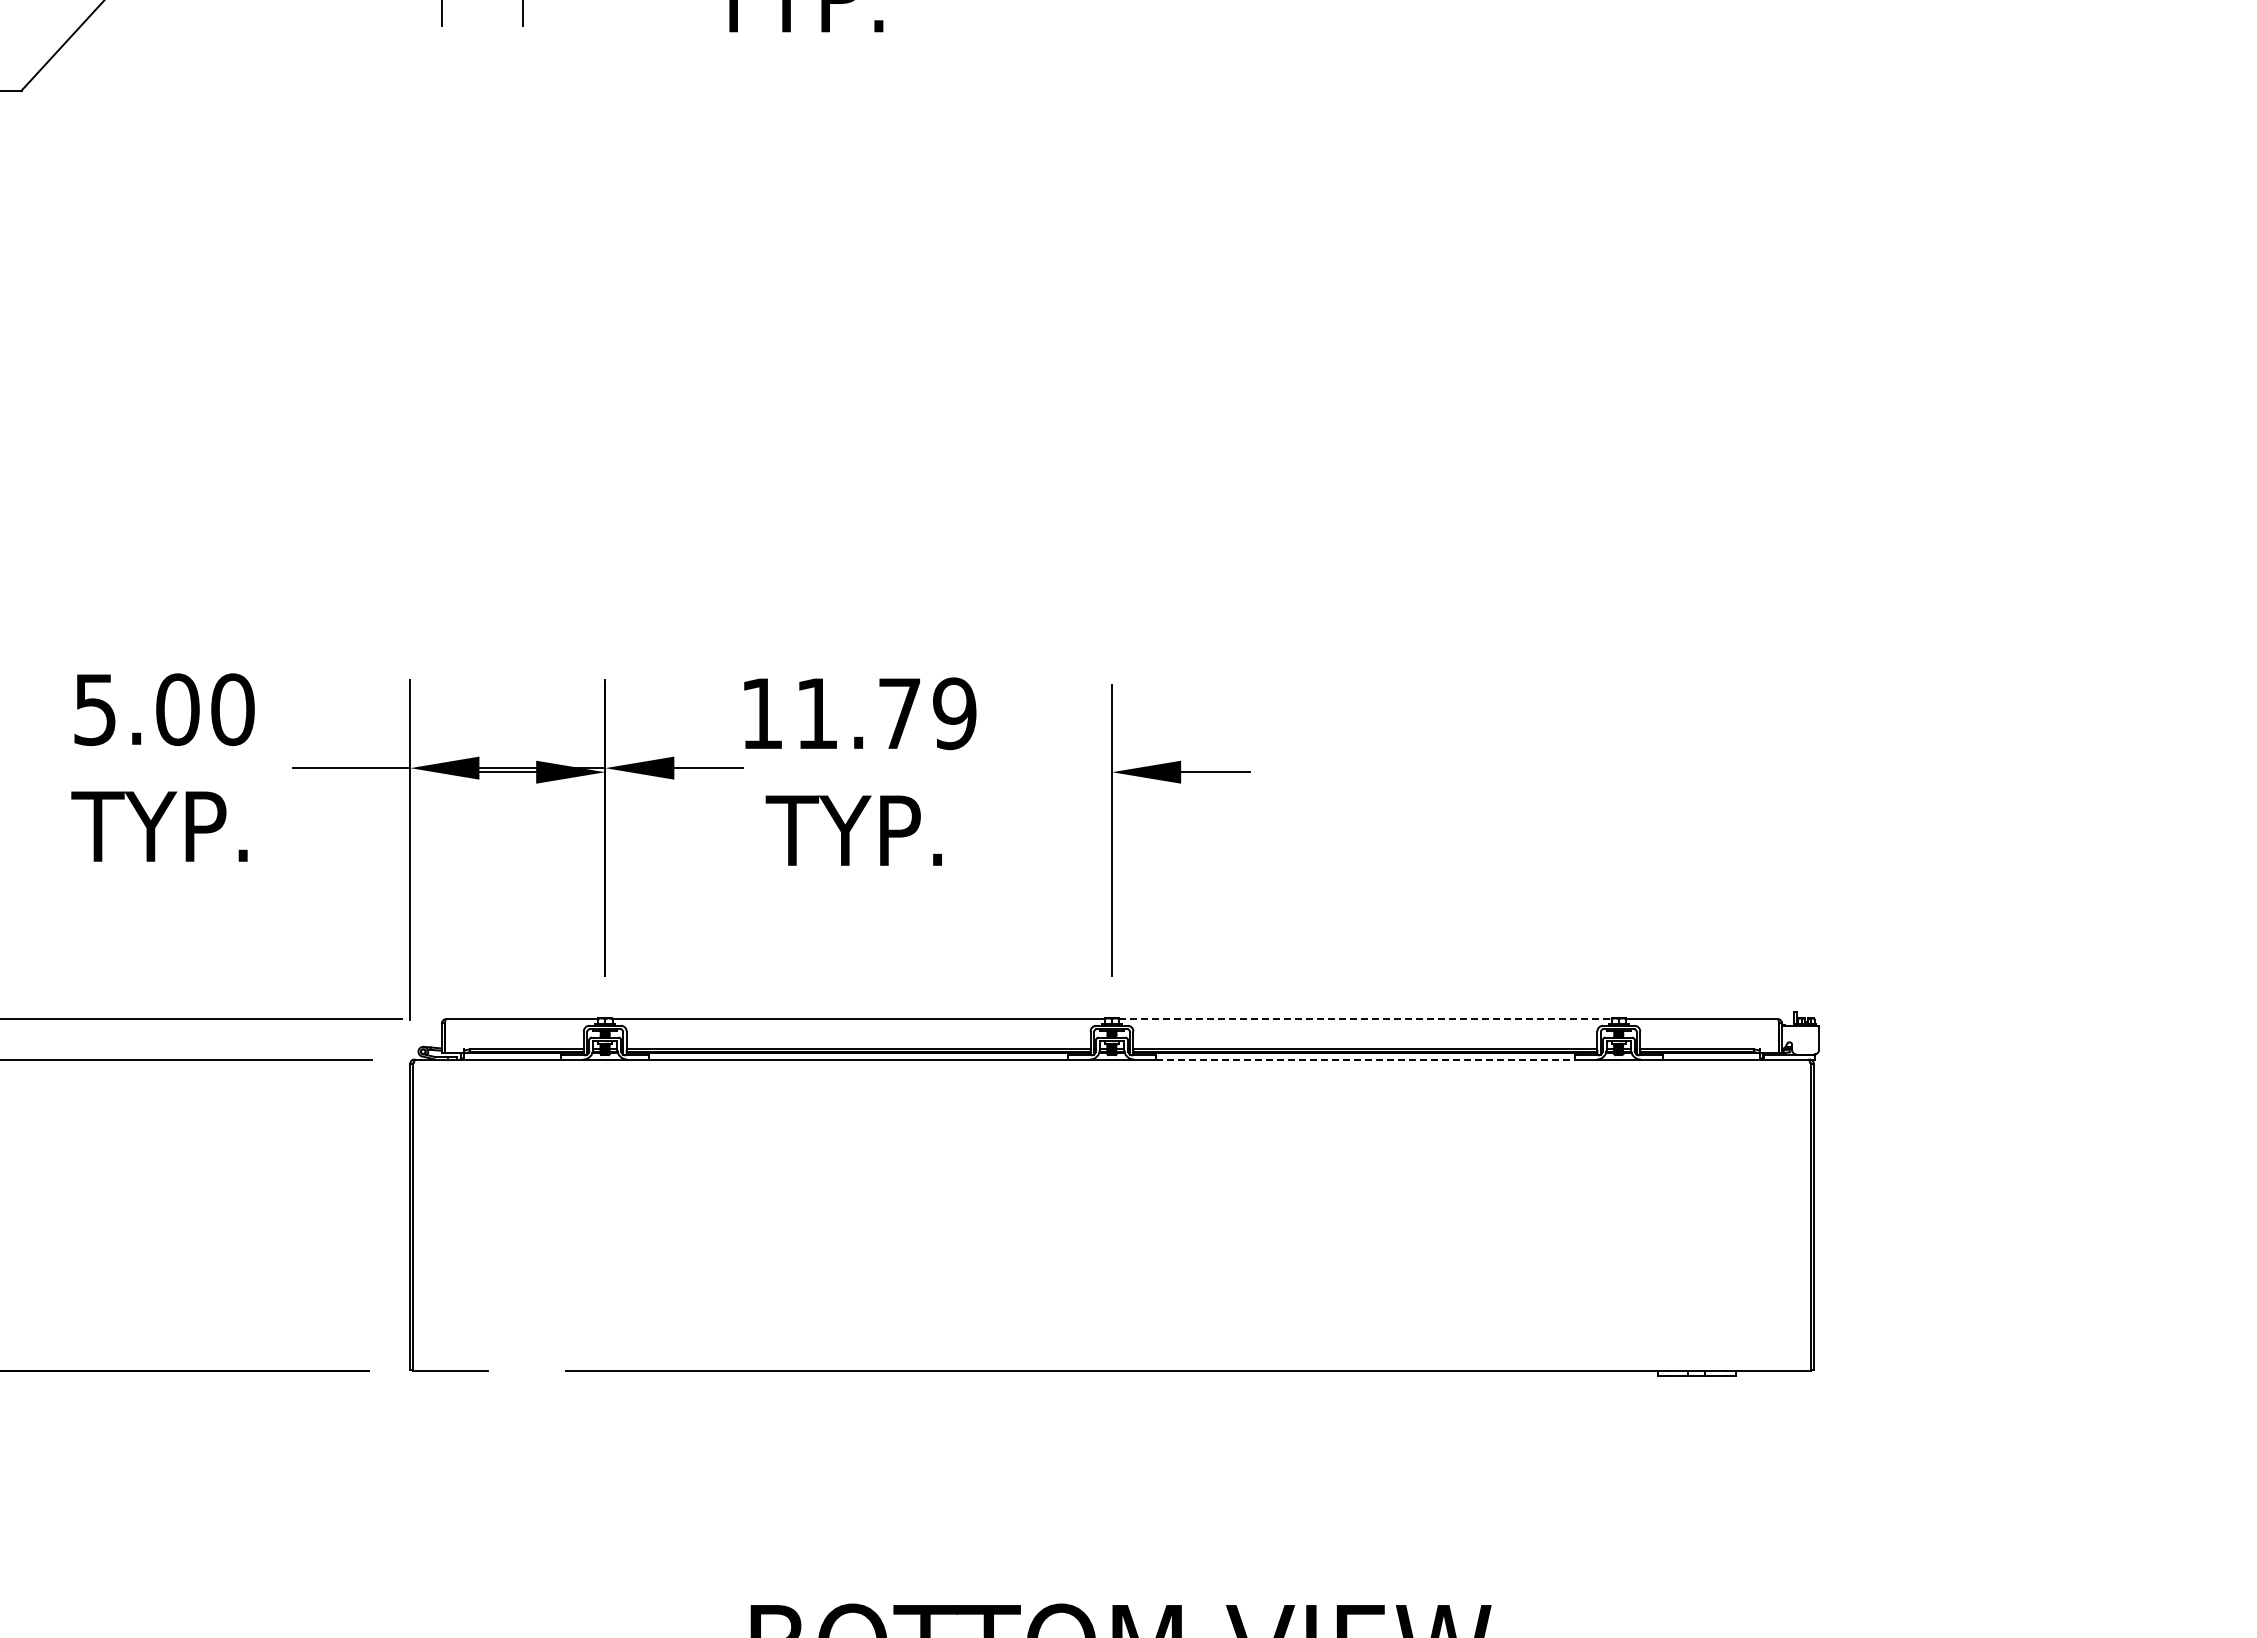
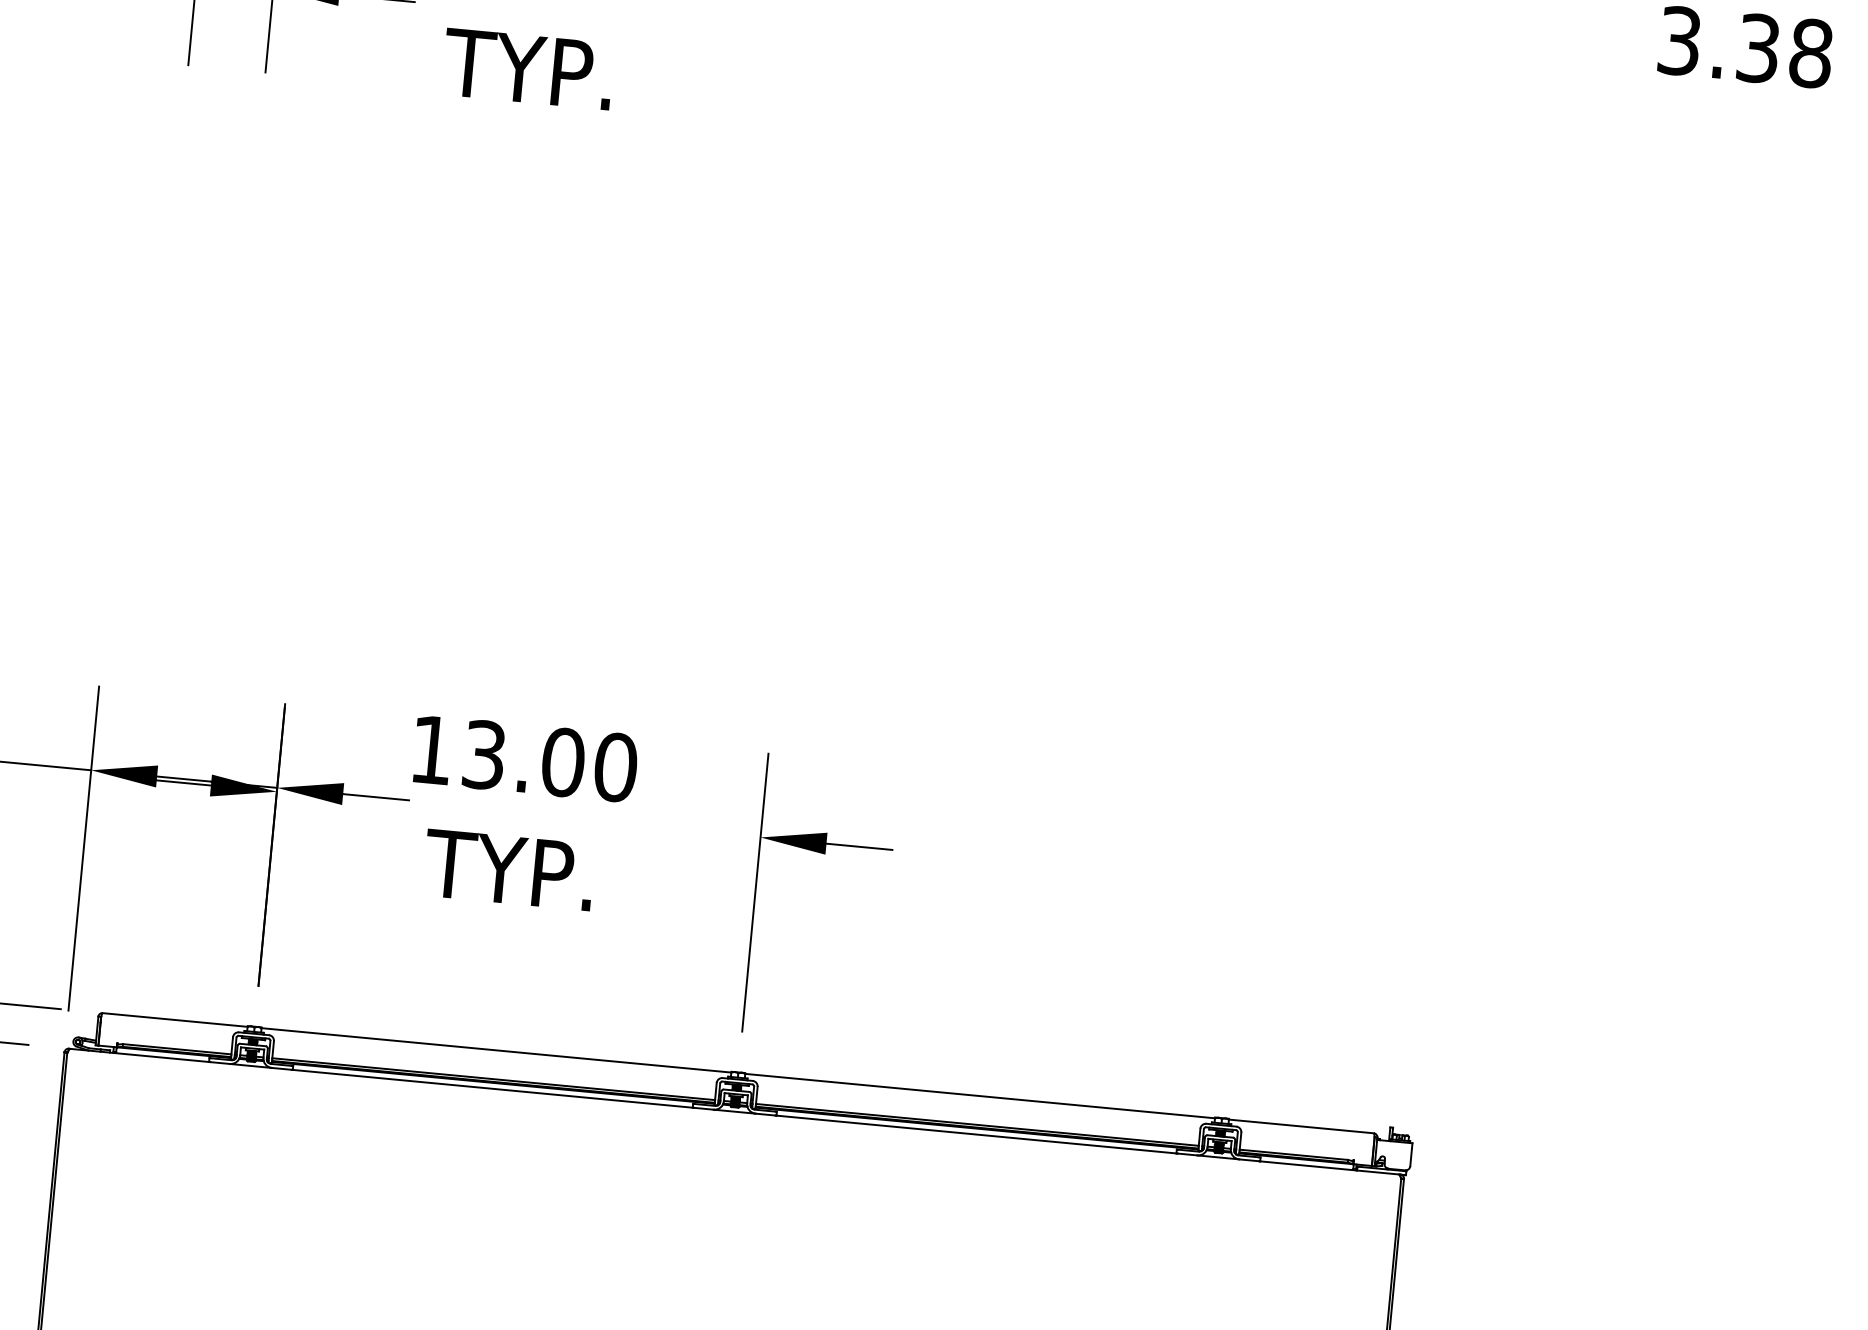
text: (886, 713) -> (550, 761), 11.79 -> 13.00
line: (1365, 1019) -> (980, 1096), dashed -> solid
line: (1365, 1059) -> (976, 1134), dashed -> solid

